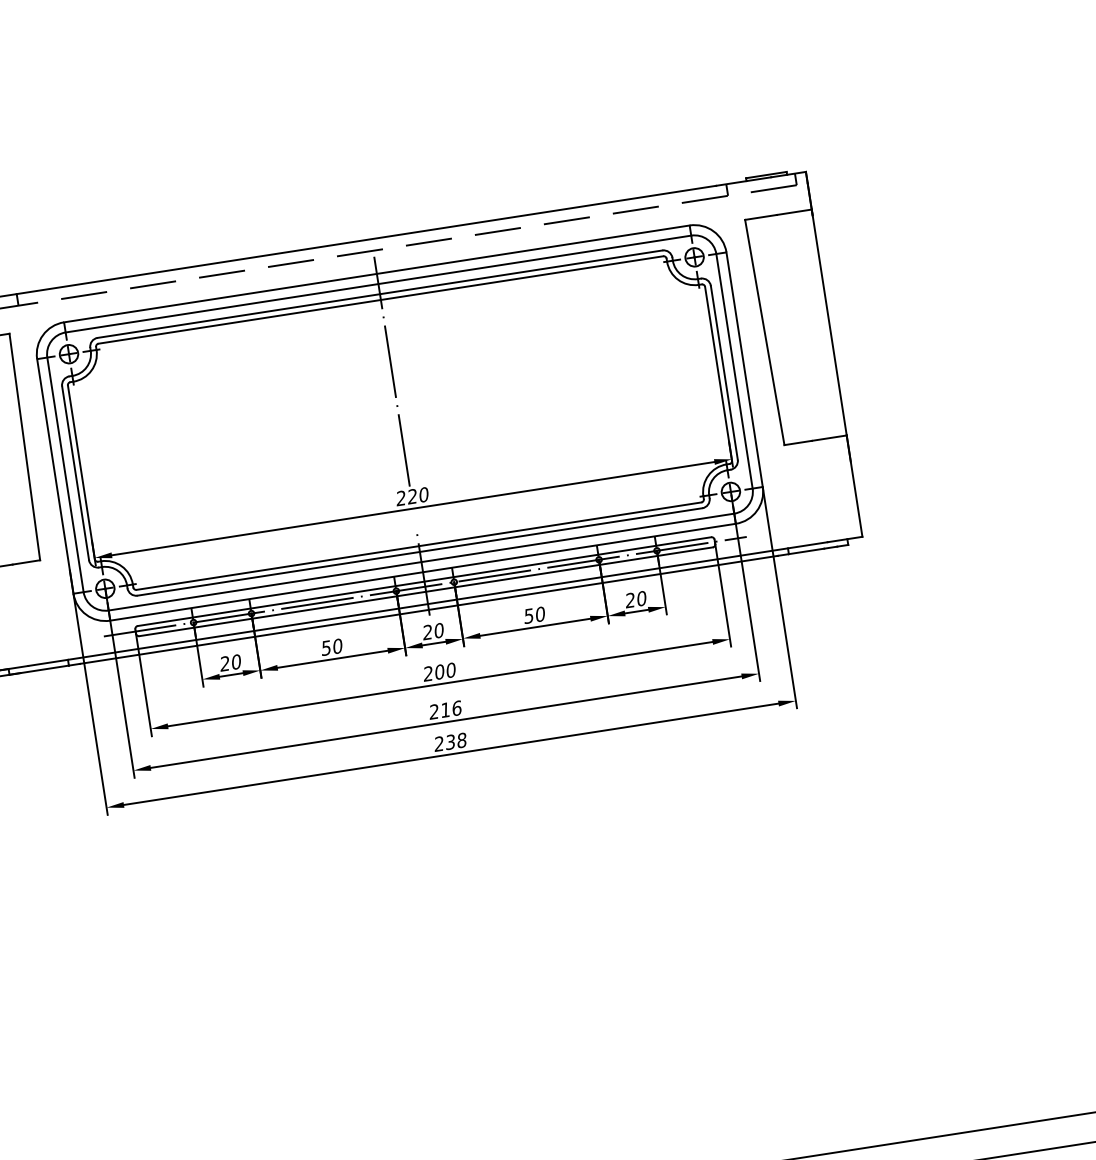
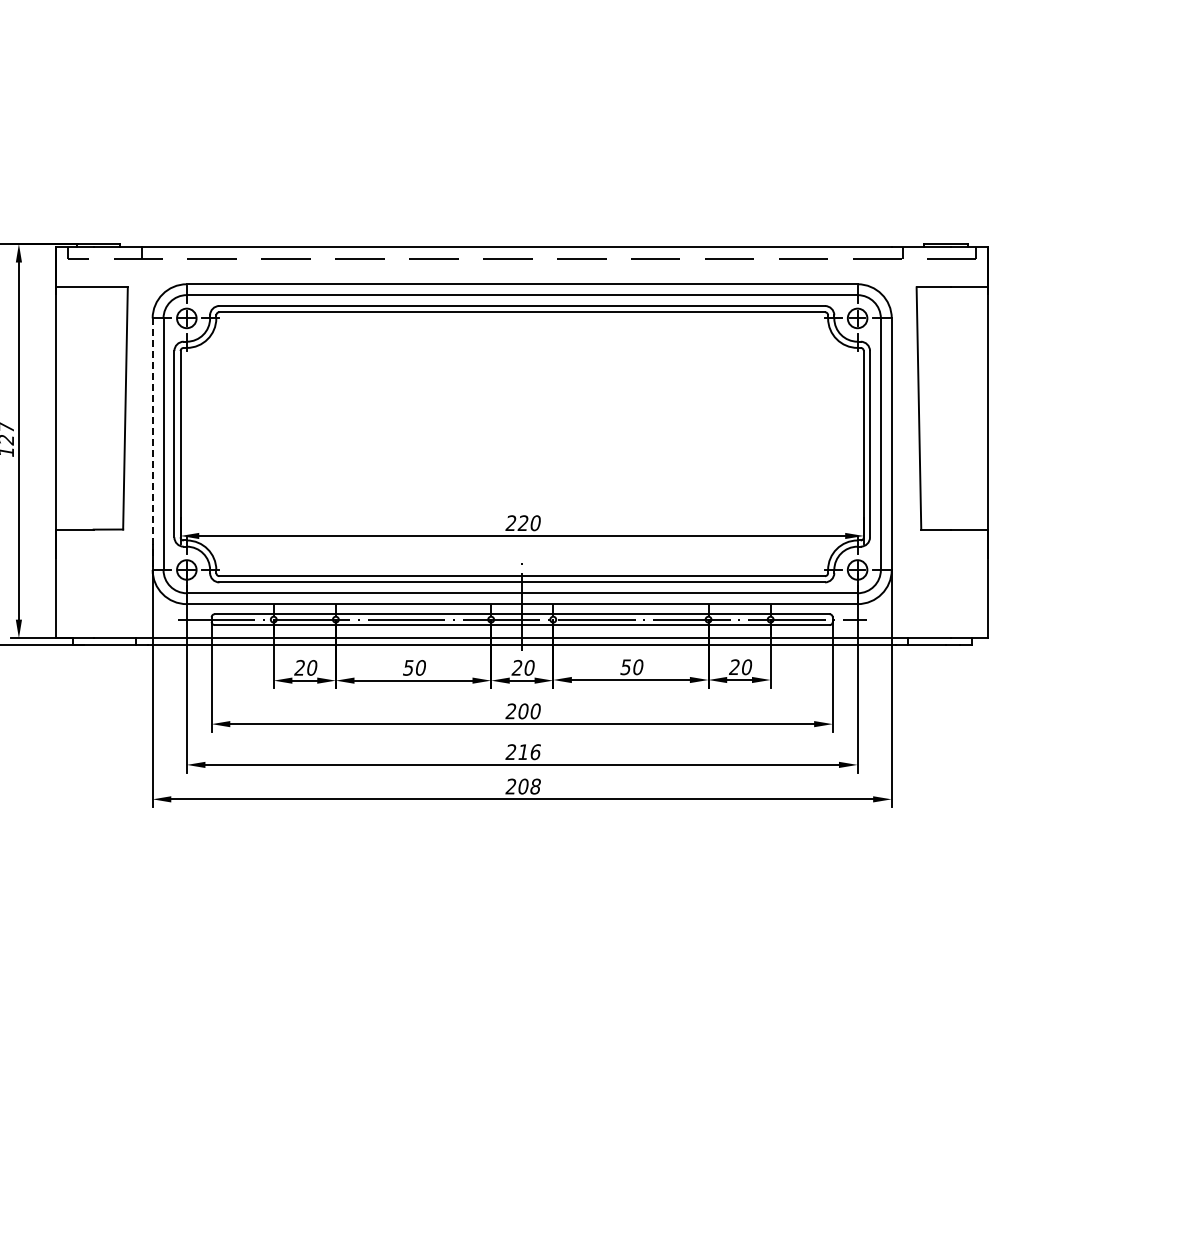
line: (392, 371) -> (522, 388), removed
line: (55, 476) -> (152, 444), solid -> dashed
text: (449, 742) -> (522, 786), 238 -> 208

